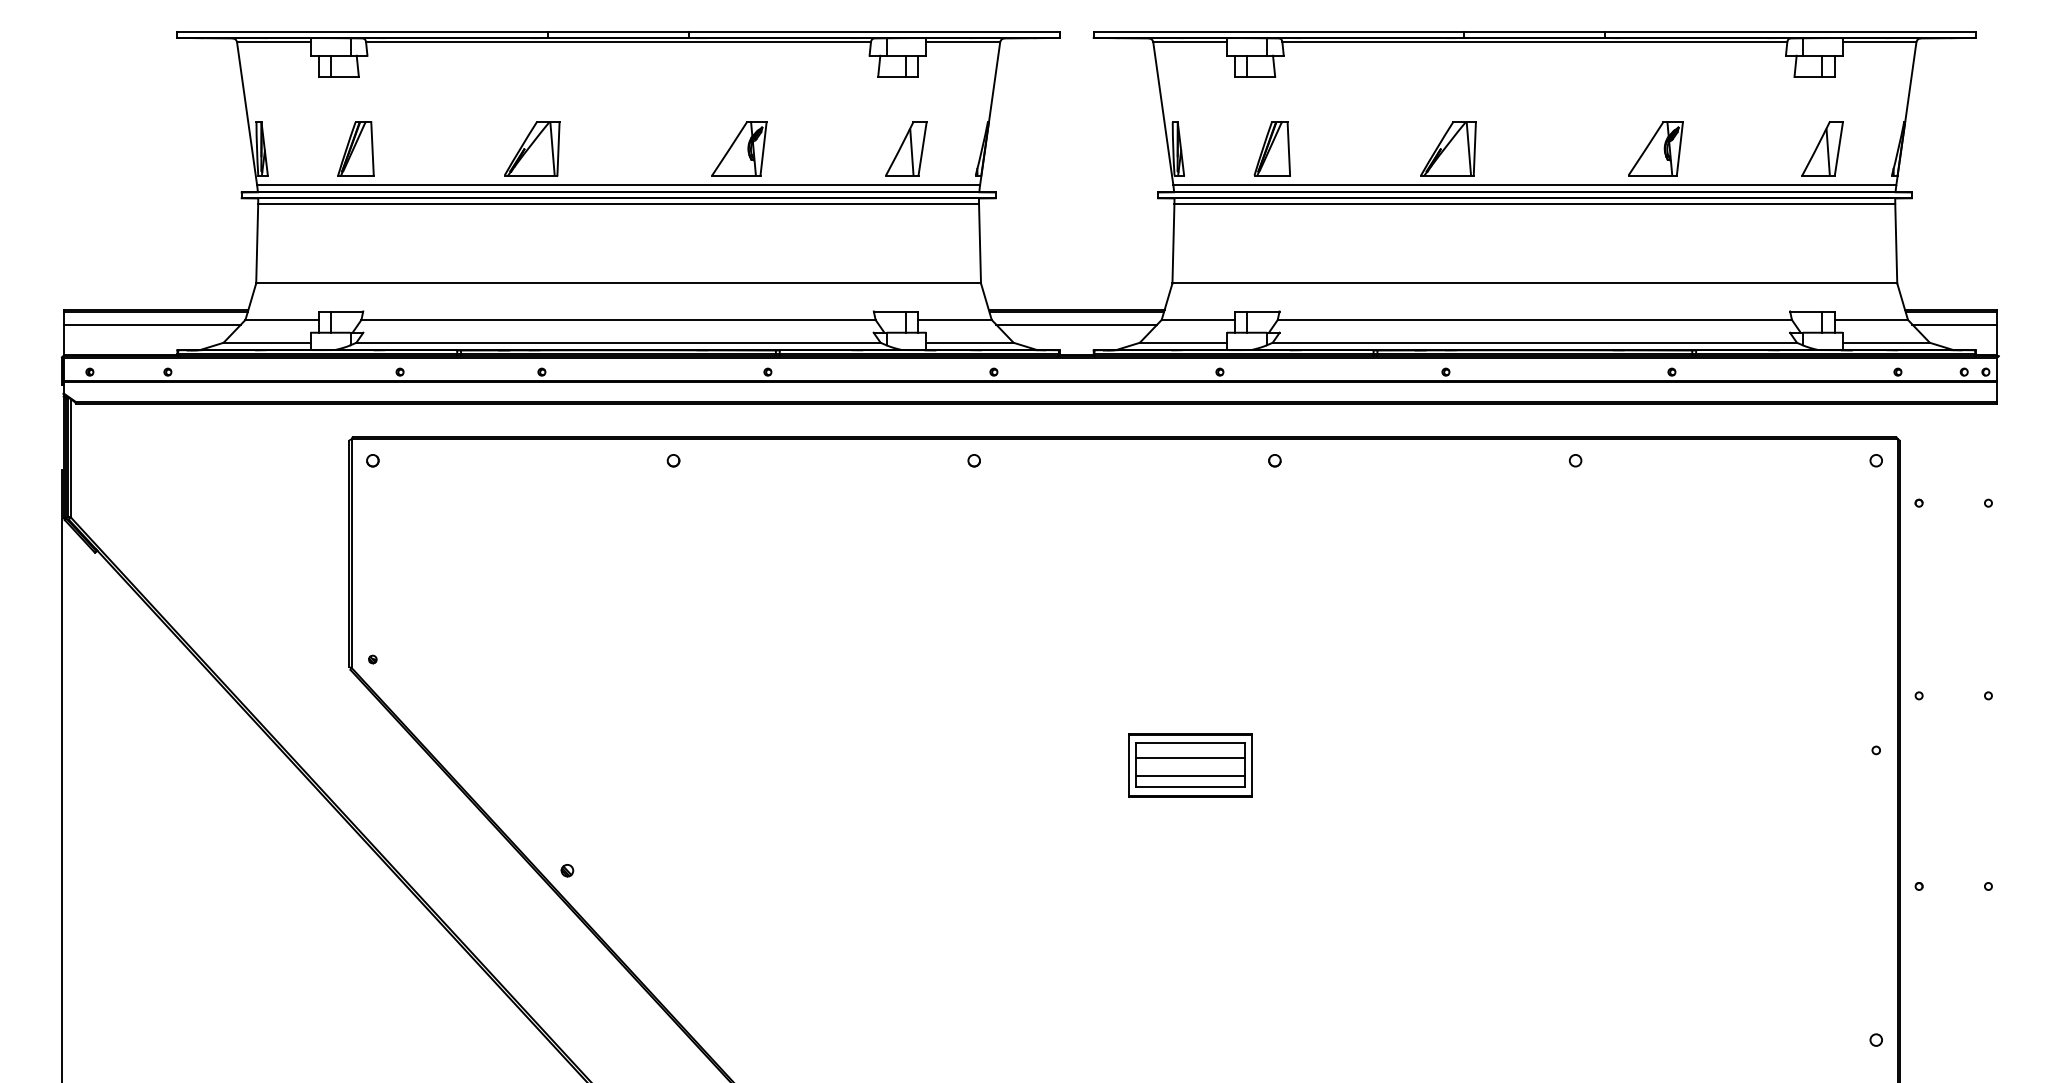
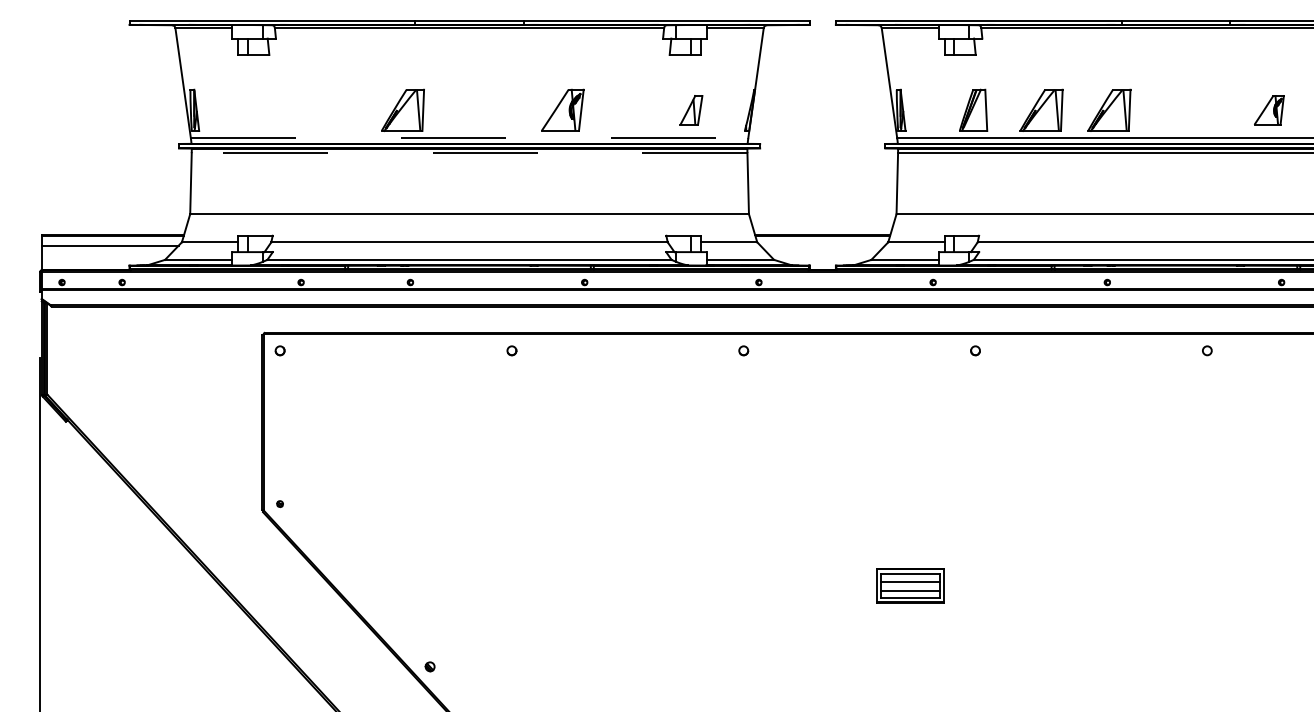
part: (355, 148) -> (266, 110), removed
part: (906, 148) -> (691, 110), size x0.7
part: (1360, 148) -> (1041, 110), added
part: (1655, 148) -> (1268, 110), size x0.7
line: (618, 184) -> (469, 137), solid -> dashed
line: (618, 204) -> (469, 153), solid -> dashed
line: (1076, 324) -> (822, 245), removed
part: (1190, 765) -> (910, 585), size x0.7

